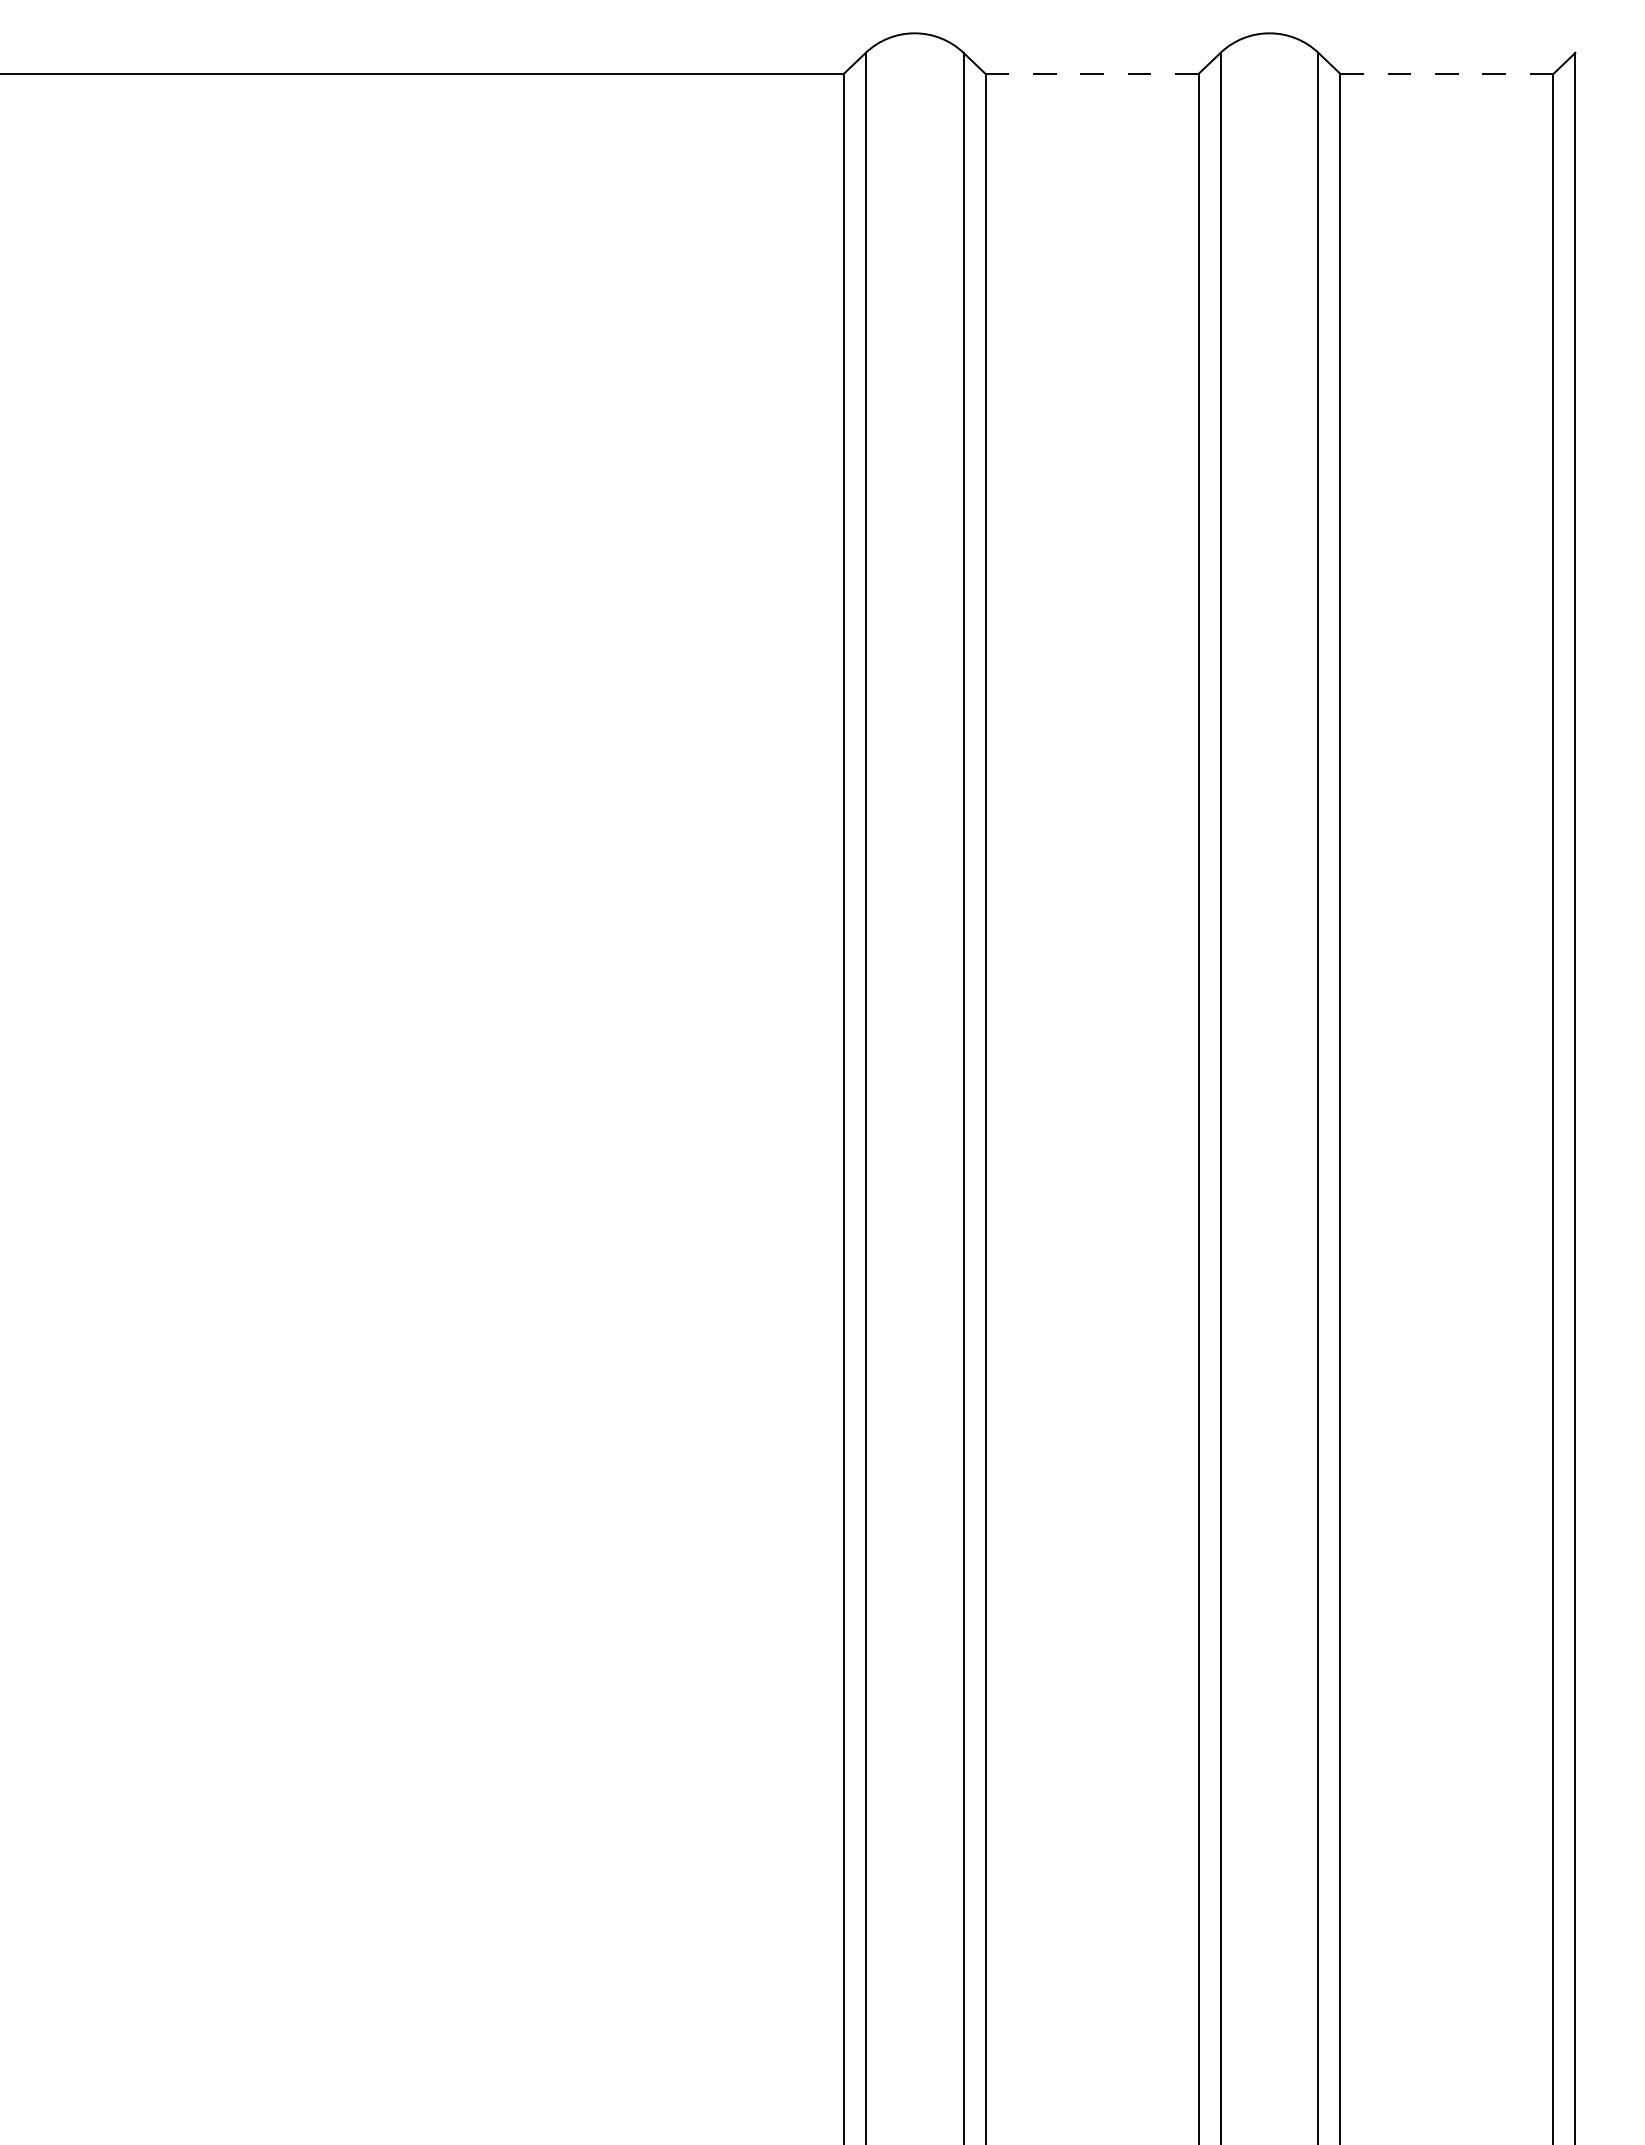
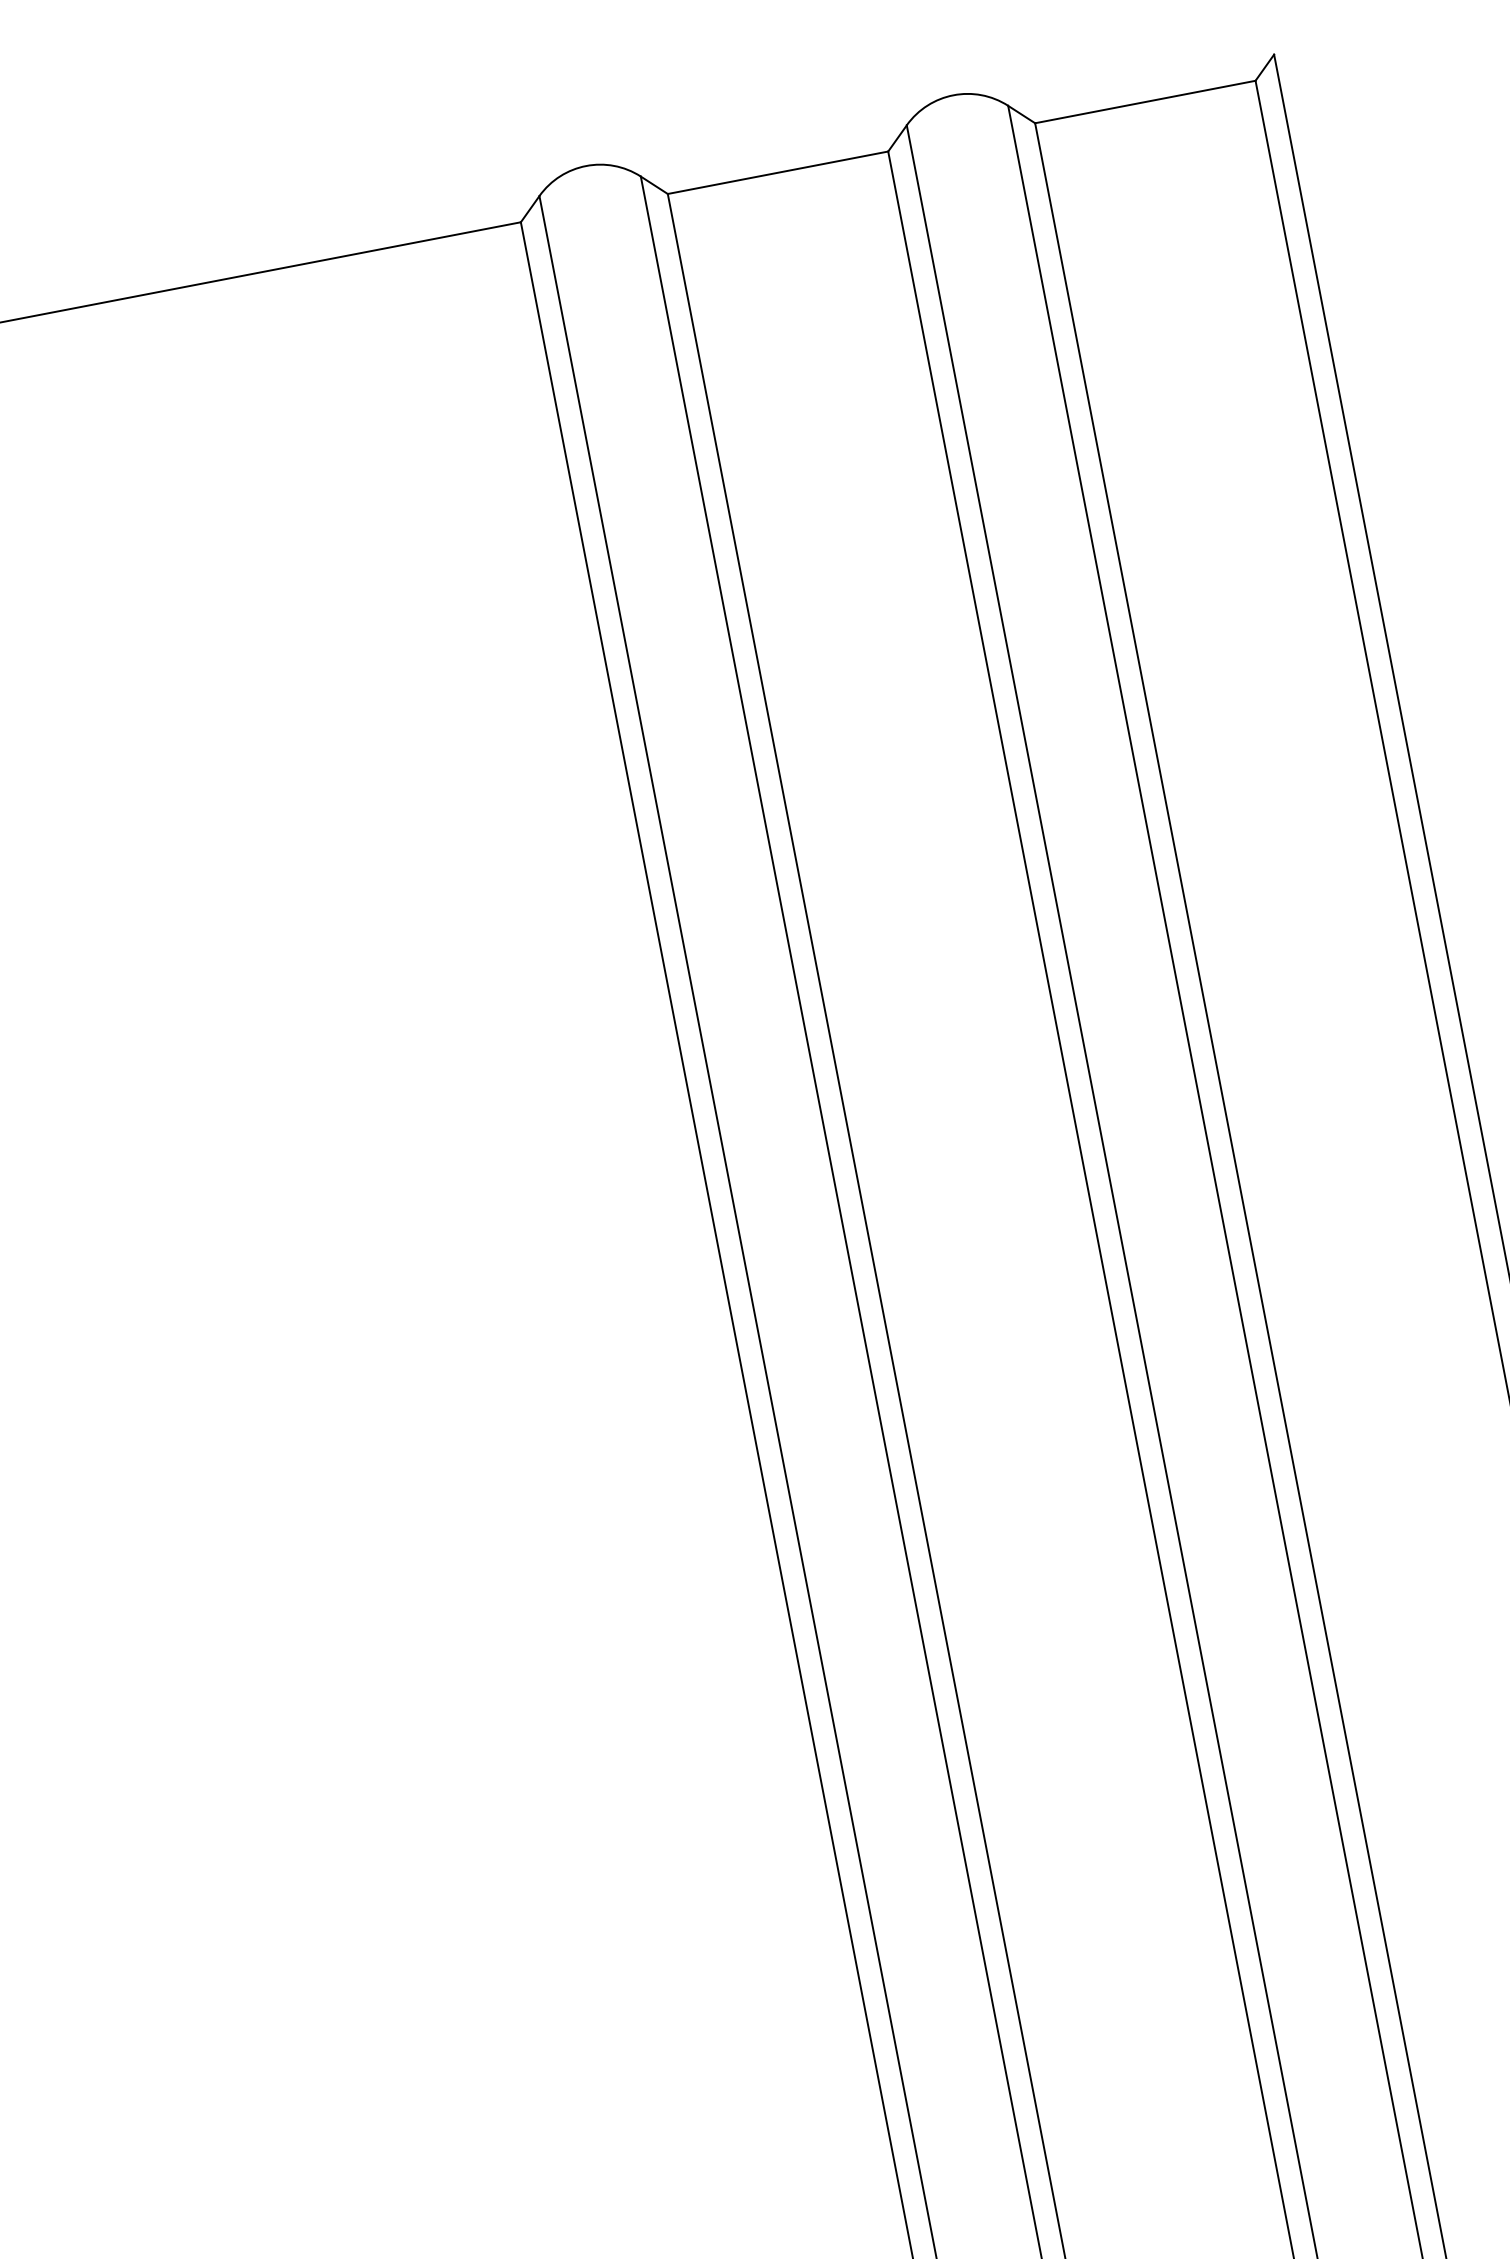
line: (1092, 74) -> (778, 173), dashed -> solid
line: (1447, 74) -> (1146, 102), dashed -> solid

